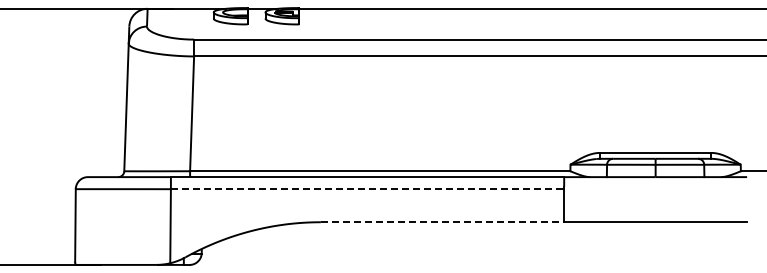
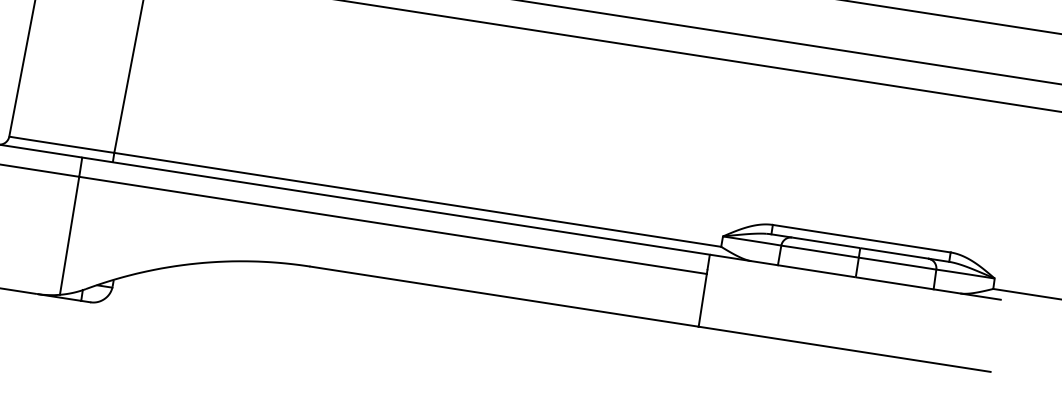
line: (367, 189) -> (392, 225), dashed -> solid
line: (442, 222) -> (504, 297), dashed -> solid

